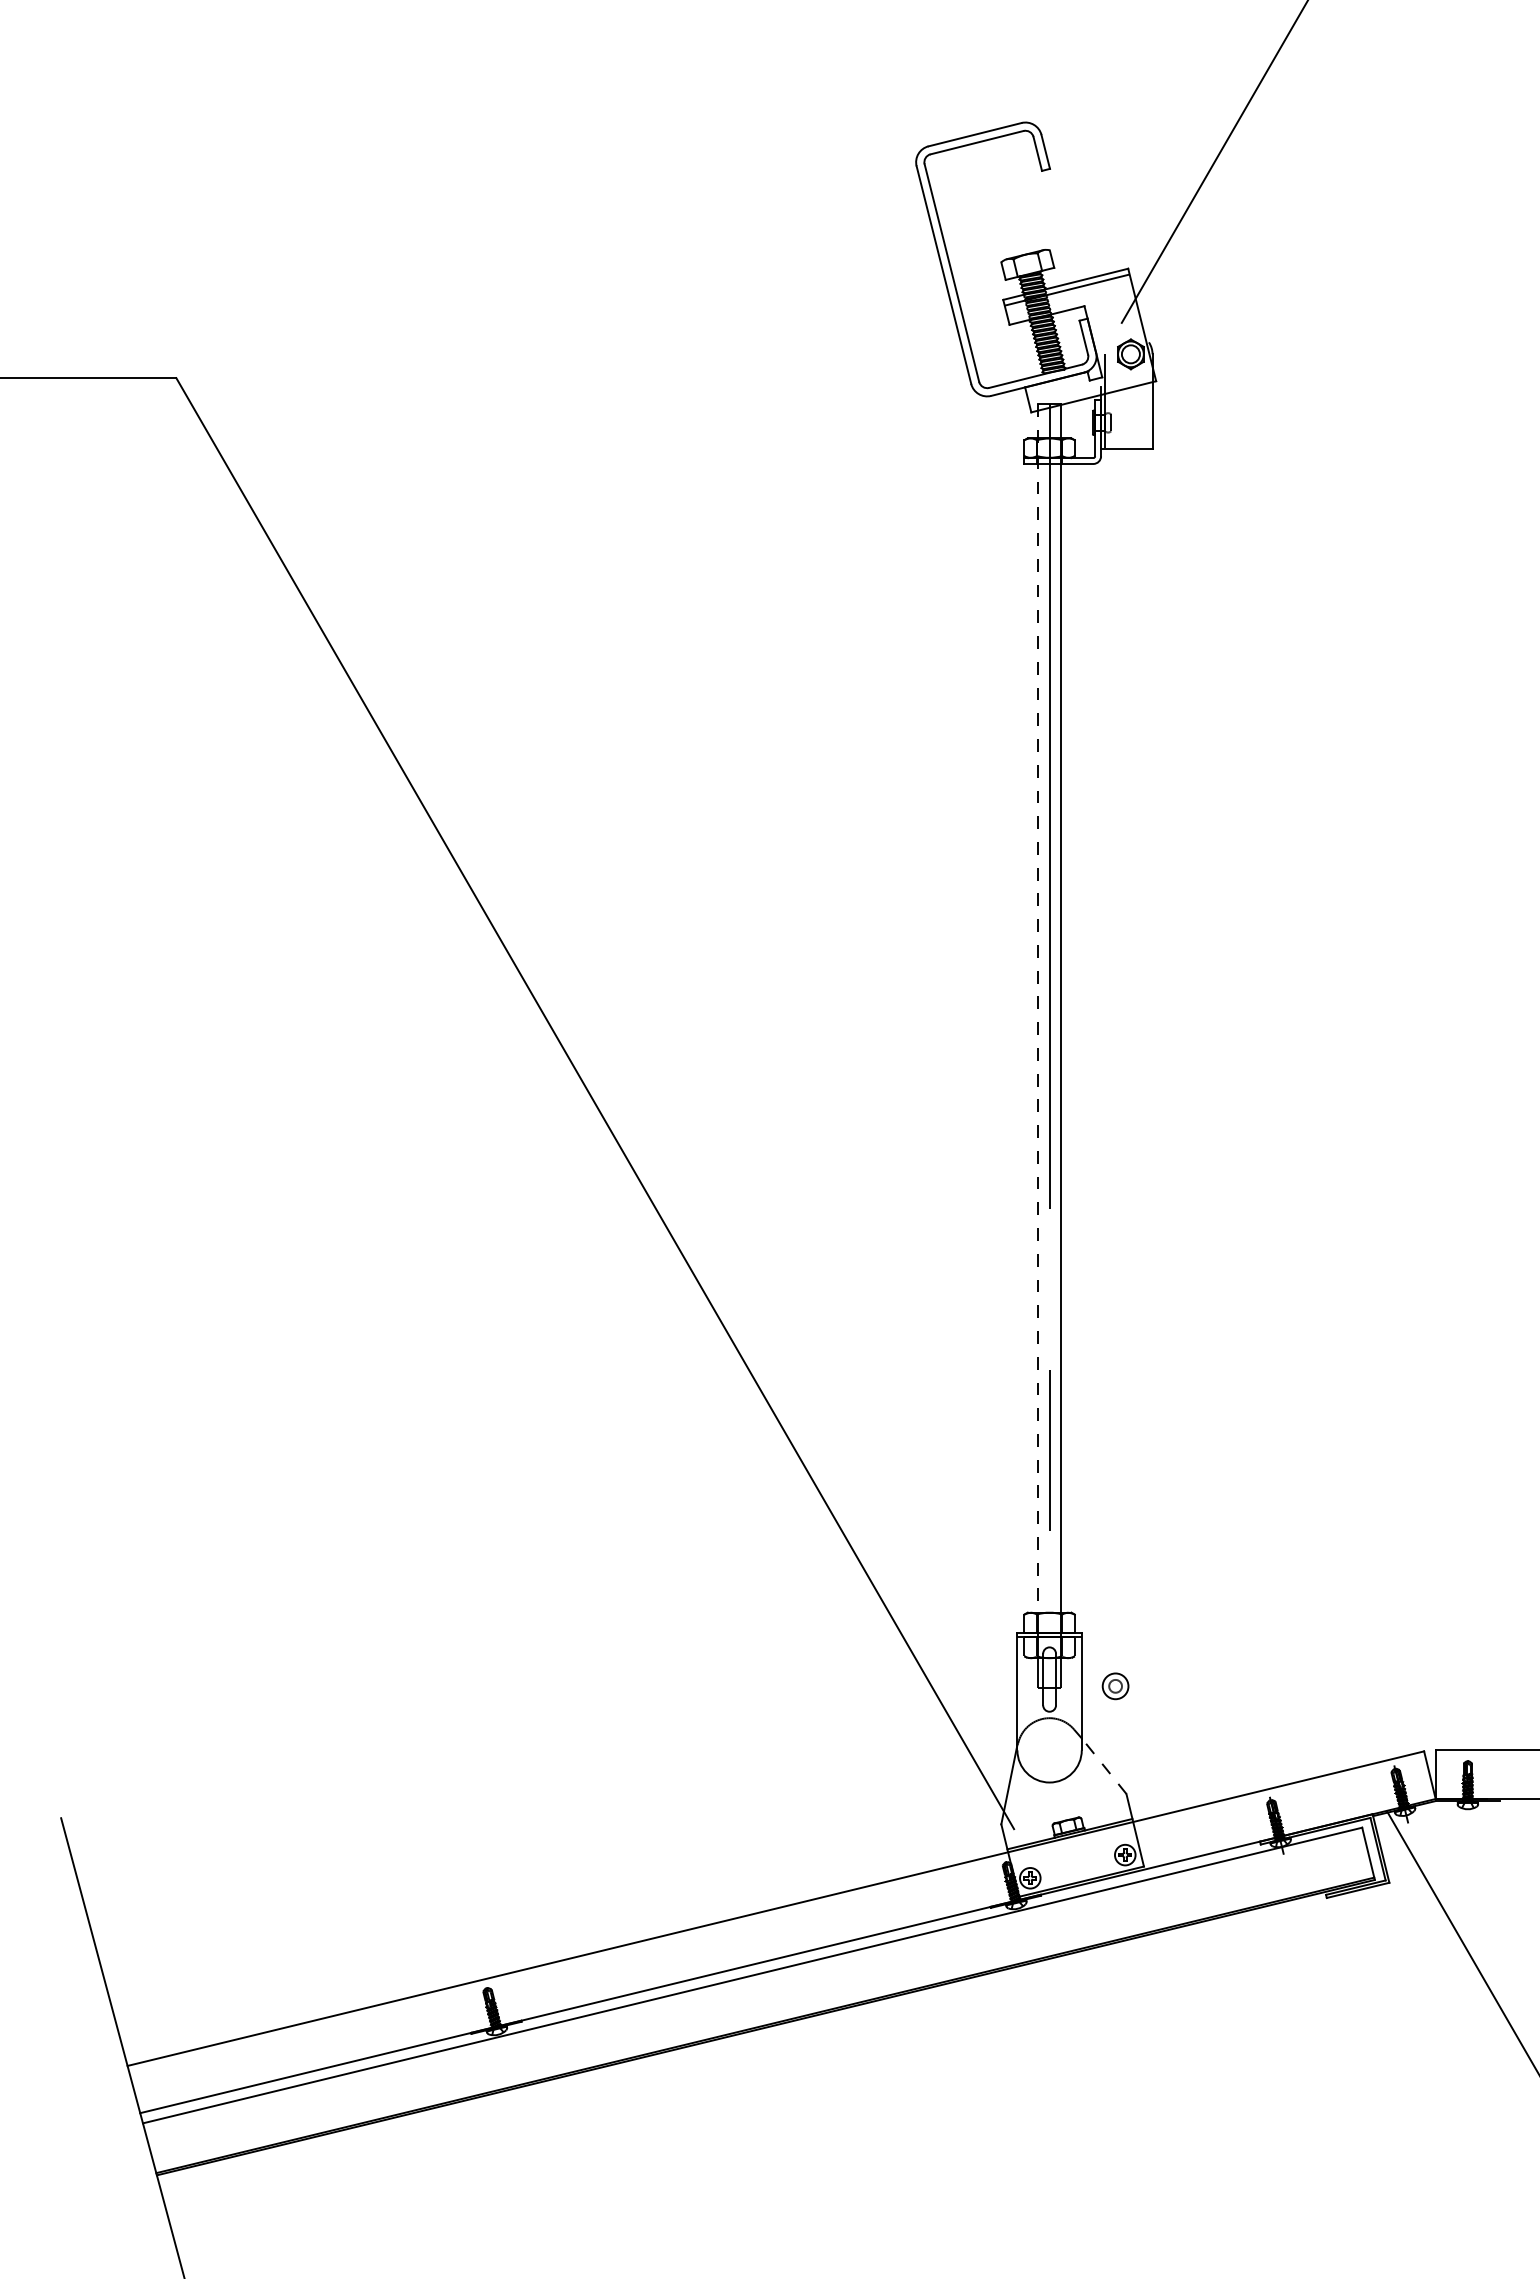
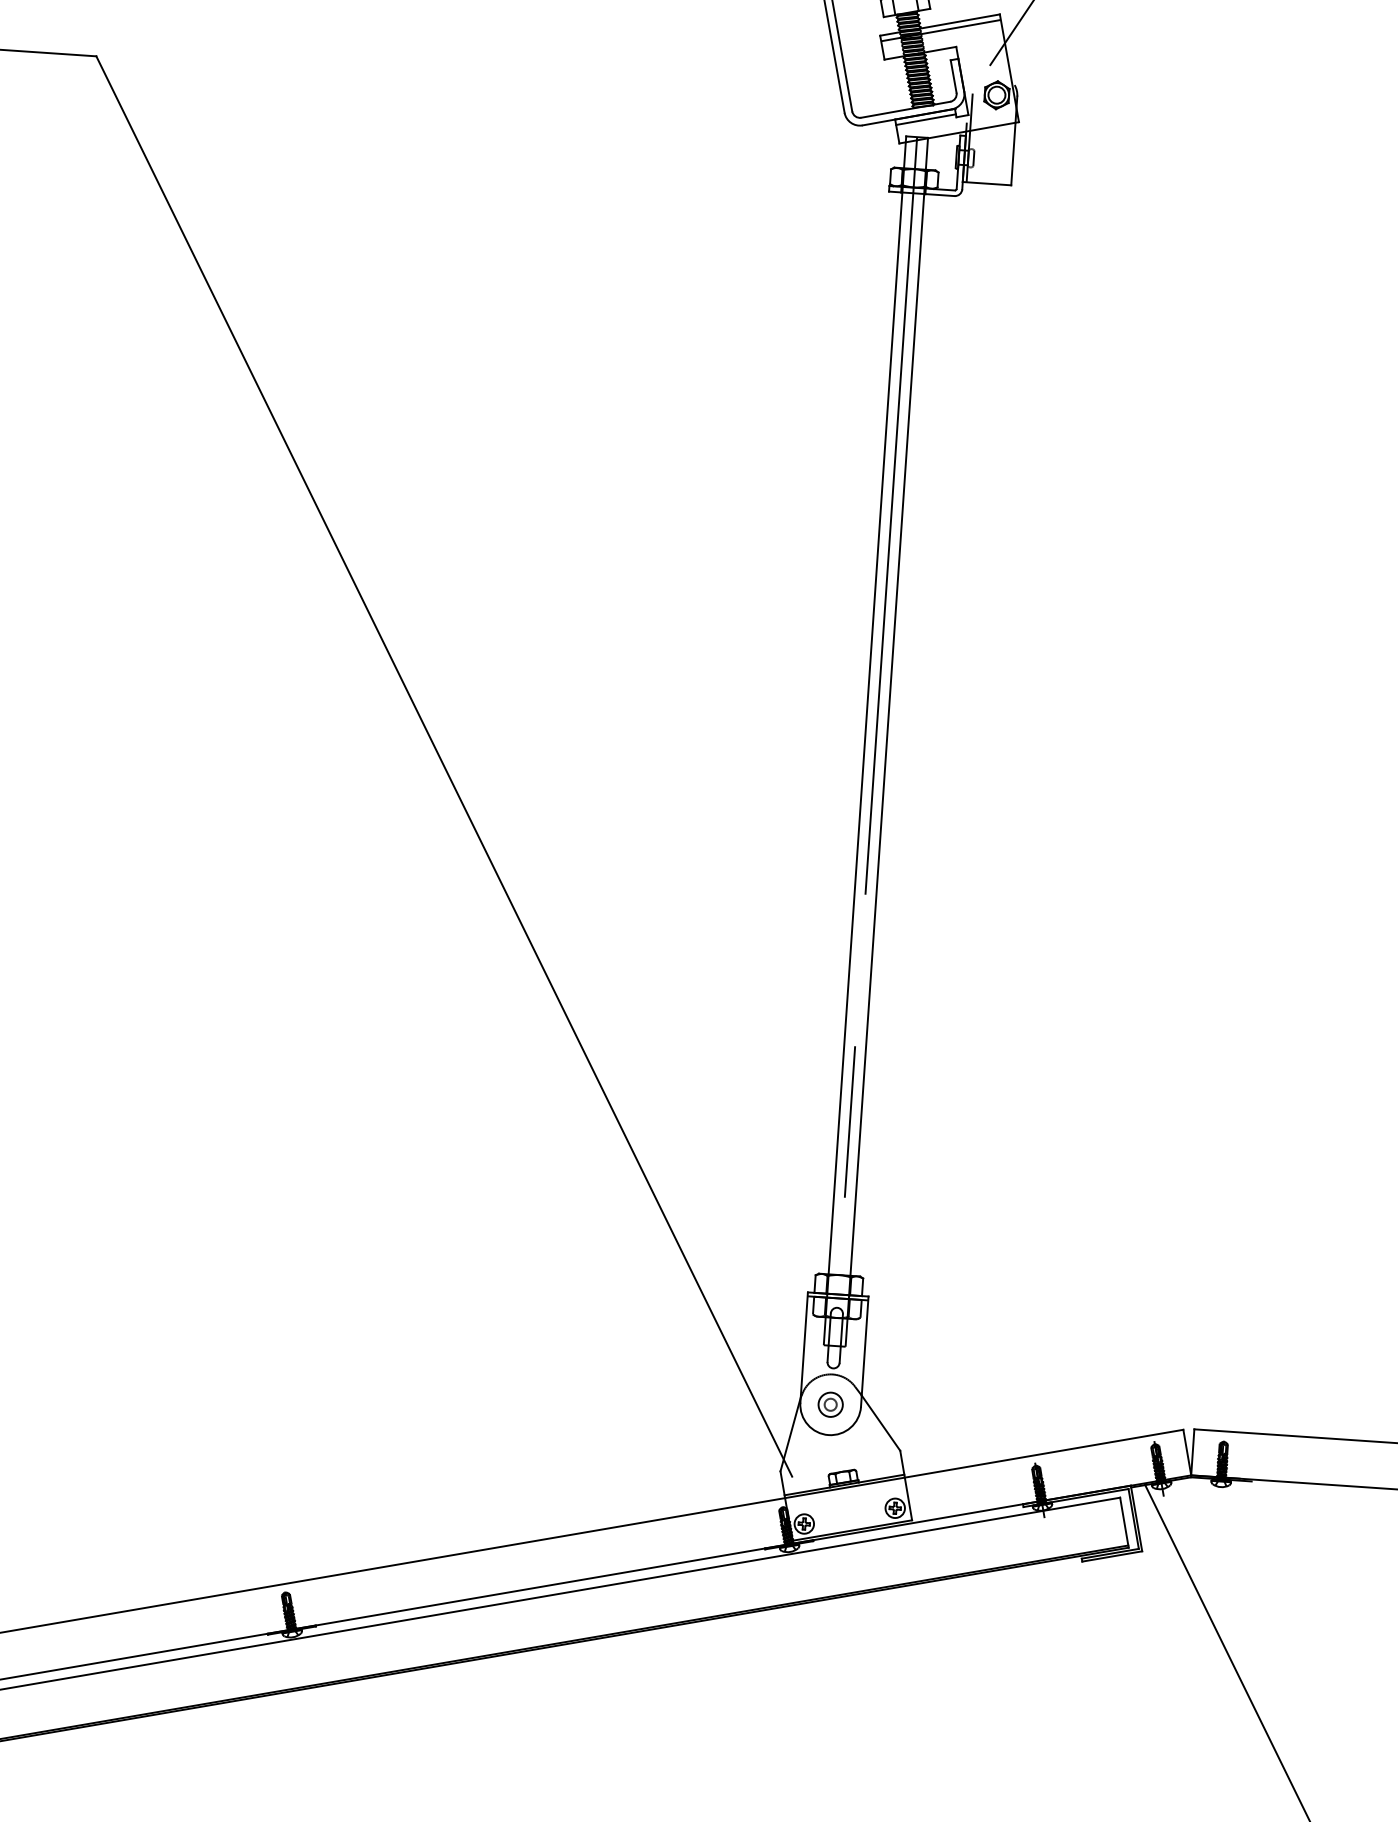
line: (1057, 385) -> (925, 119), added
line: (1038, 1009) -> (867, 706), dashed -> solid
part: (1115, 1686) -> (830, 1404), moved
line: (1104, 1766) -> (881, 1423), dashed -> solid

